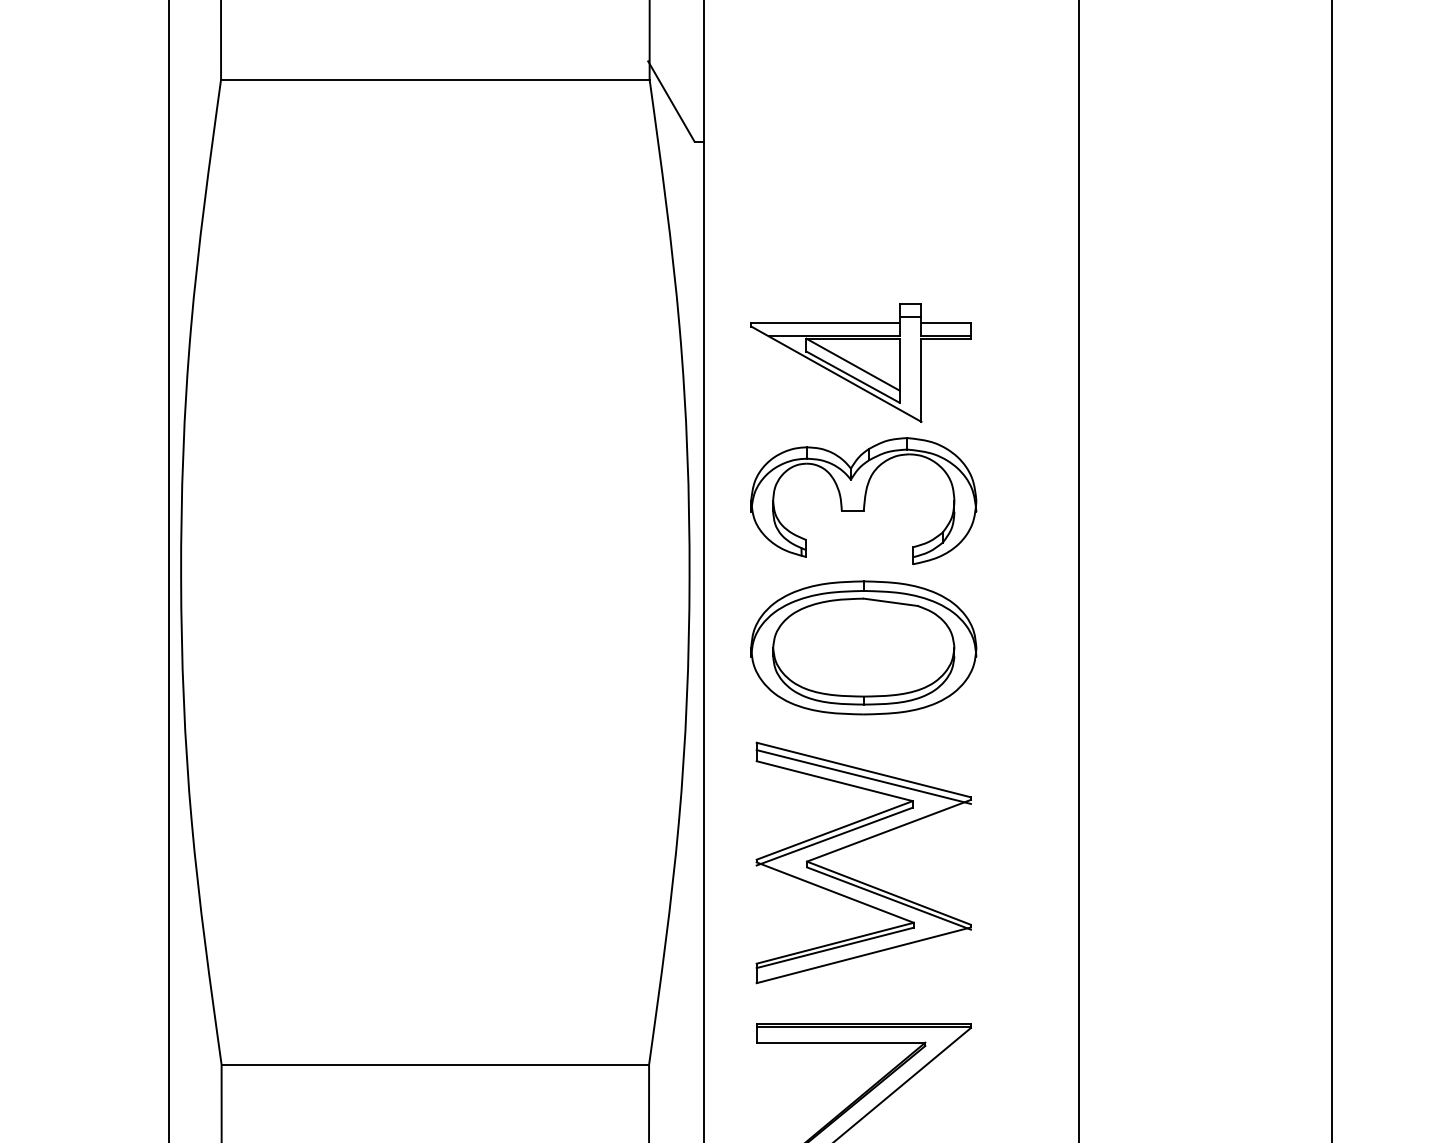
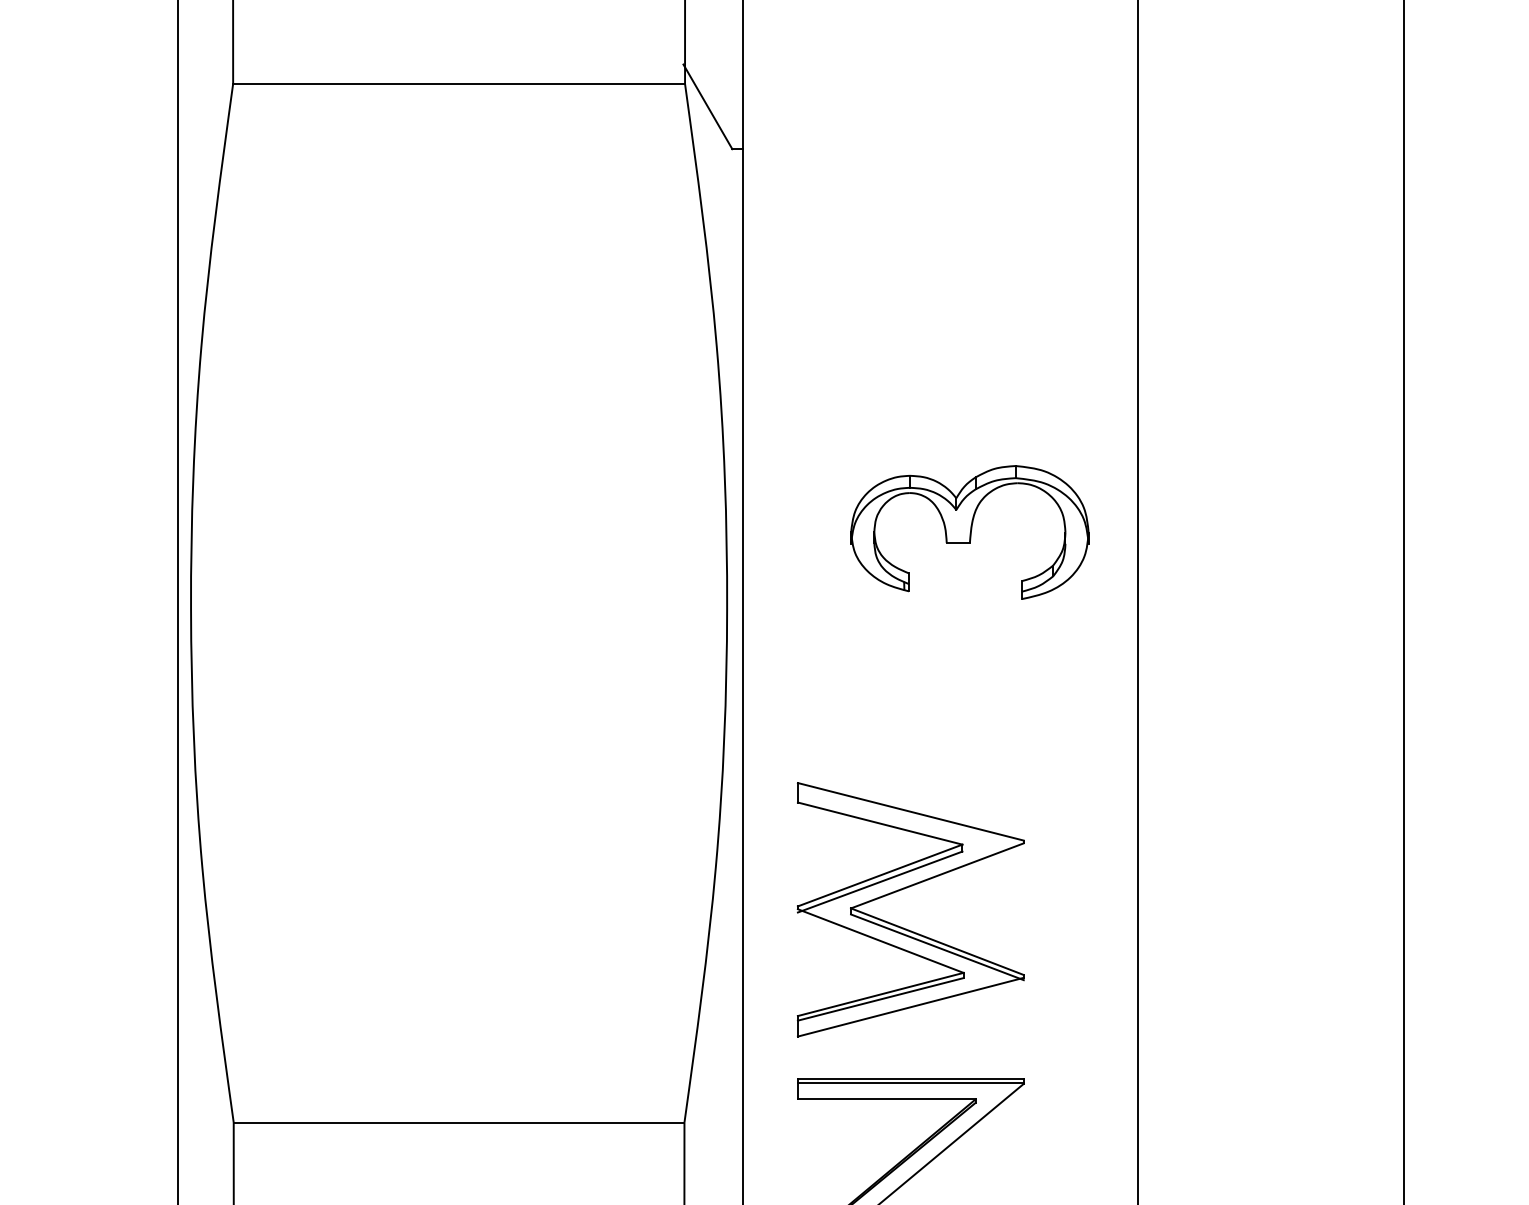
part: (860, 362) -> (907, 382), removed
part: (863, 500) -> (969, 531), moved
part: (863, 647) -> (910, 682), removed
line: (863, 776) -> (910, 818), removed

